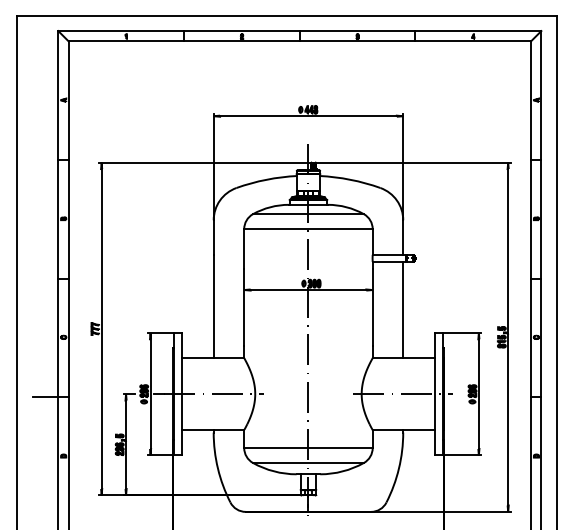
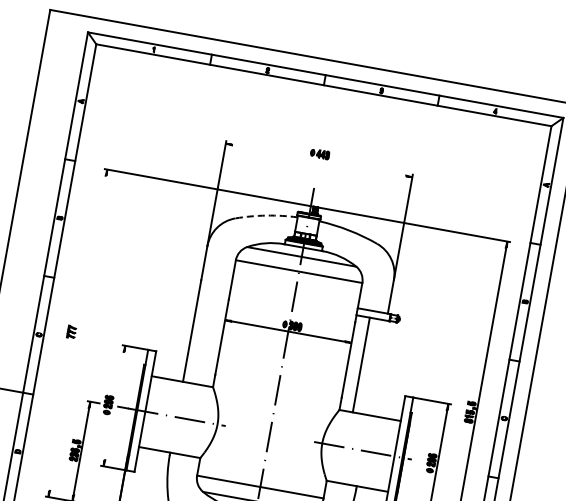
line: (308, 116) -> (319, 160), removed
arc: (266, 179) -> (266, 215), solid -> dashed
line: (403, 309) -> (361, 364), moved
line: (101, 329) -> (77, 333), removed
line: (150, 393) -> (114, 405), removed

